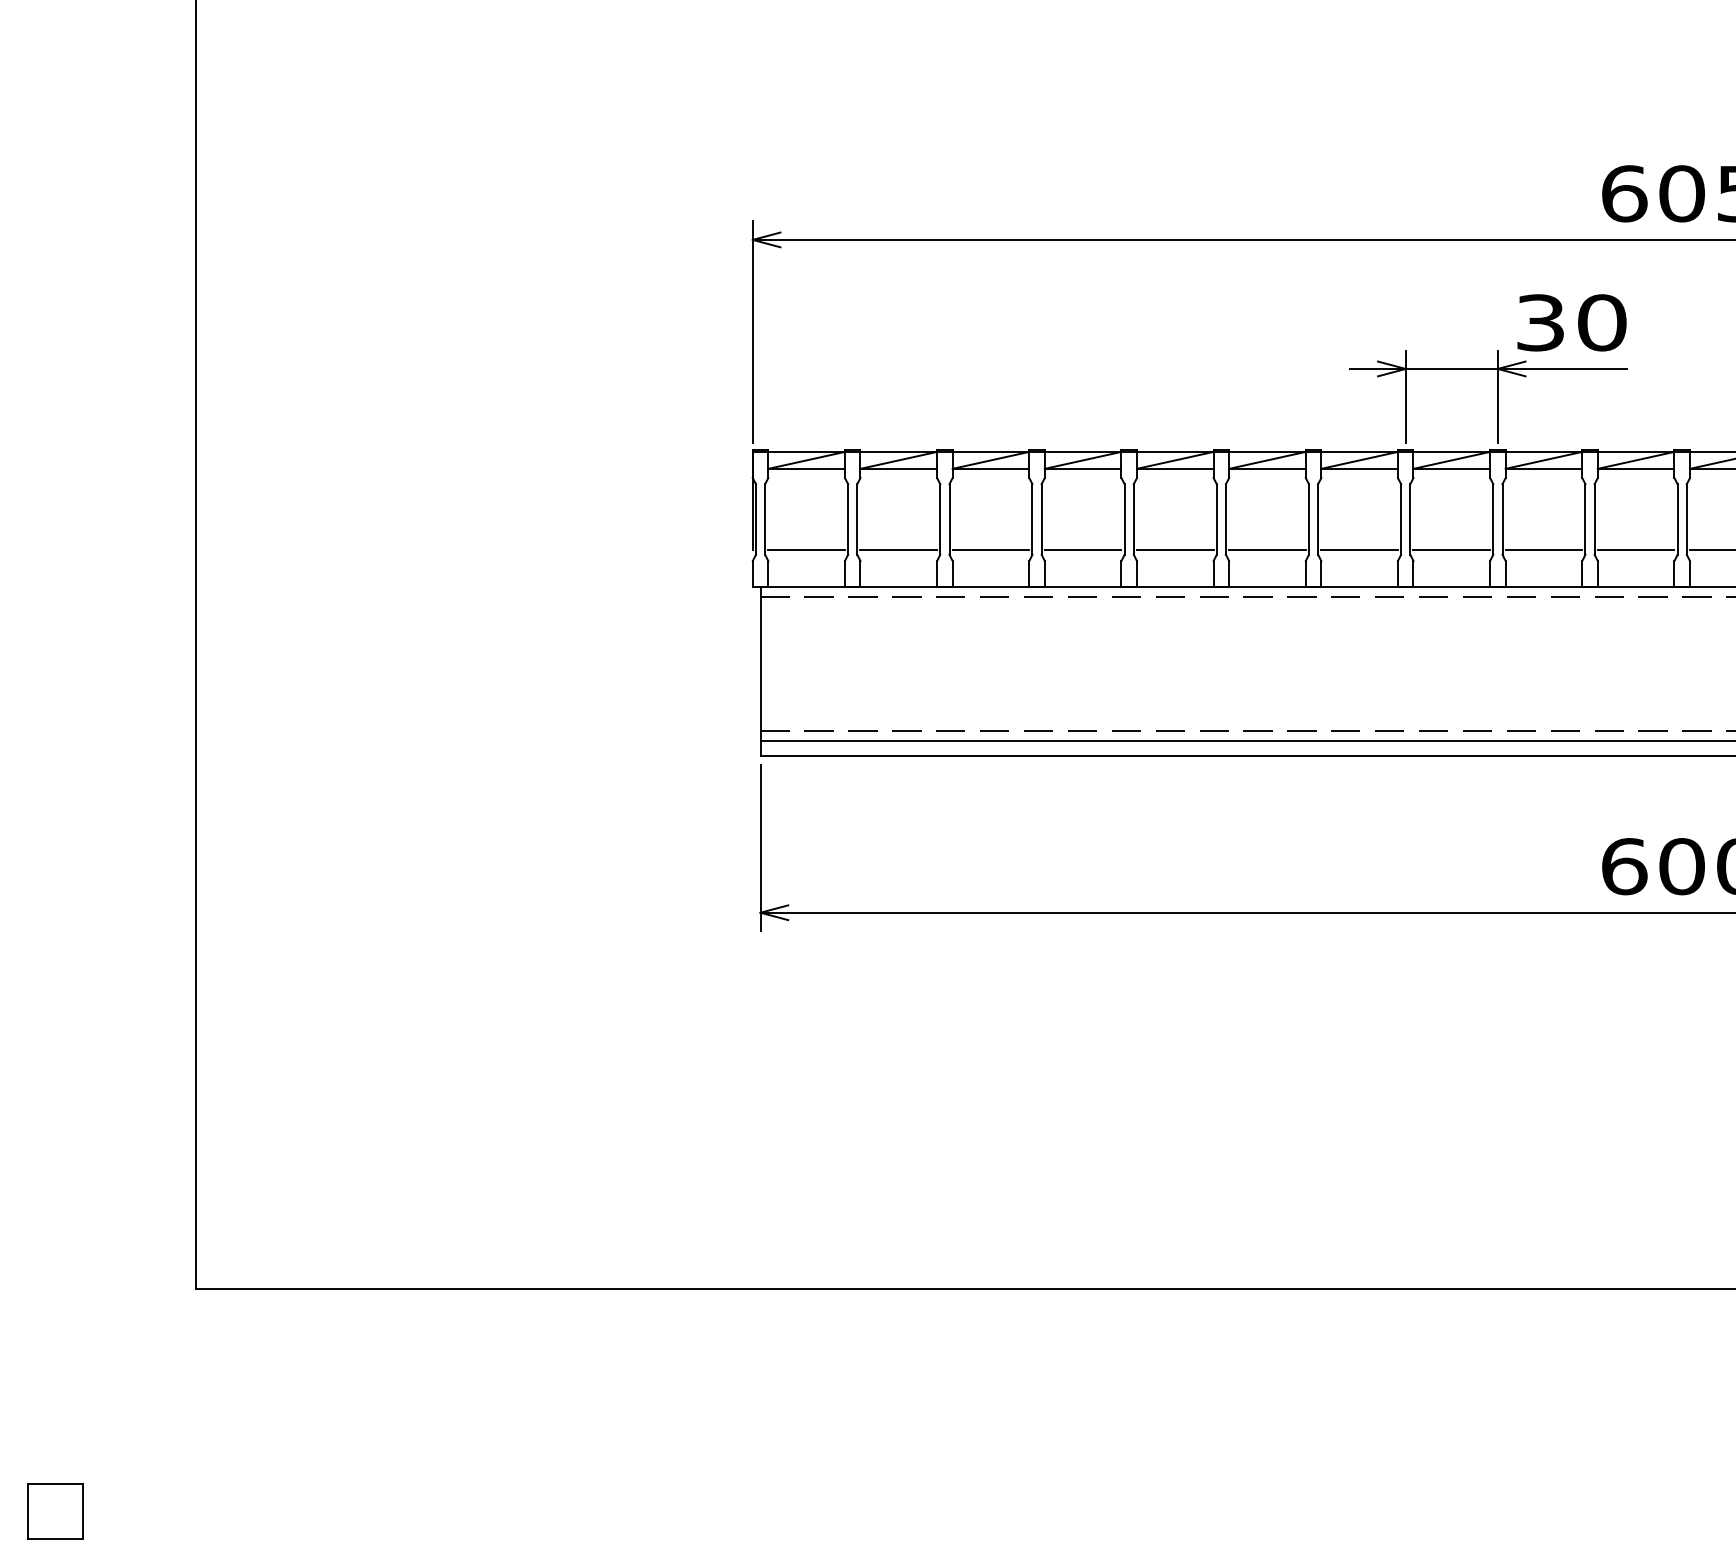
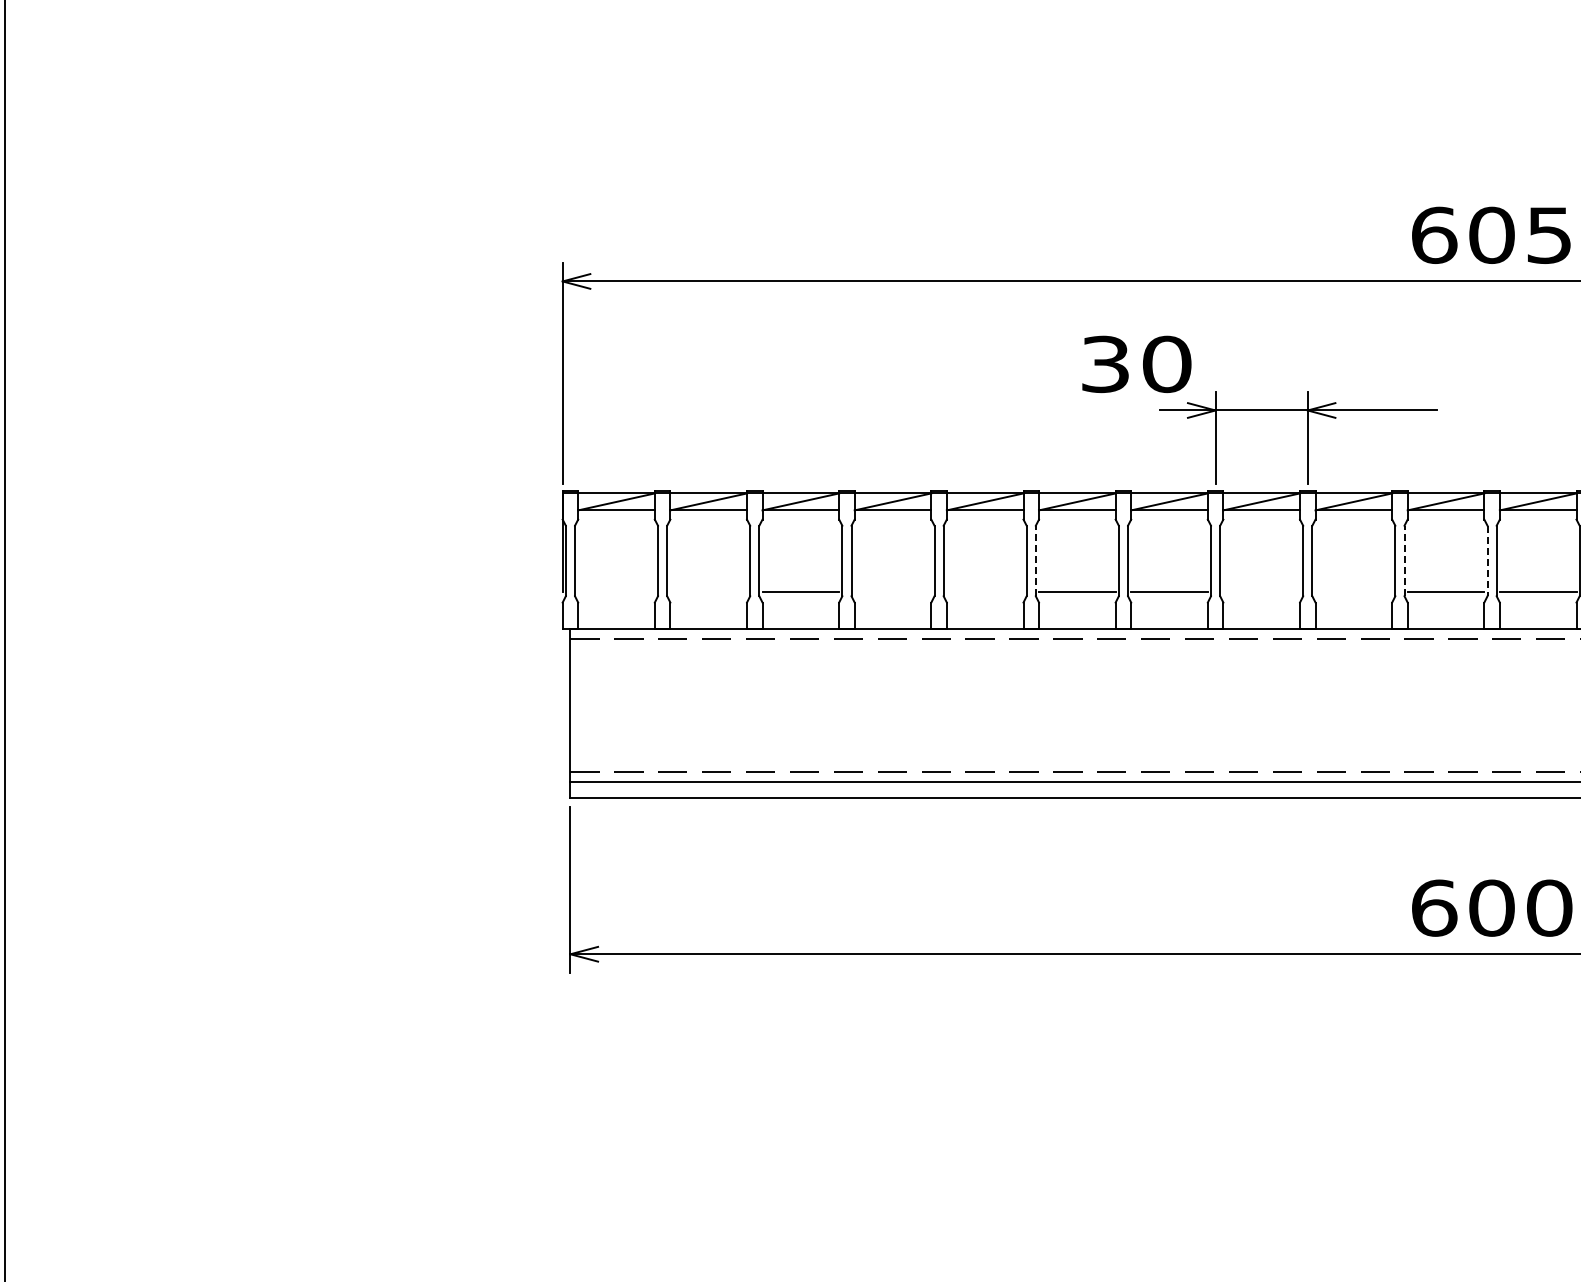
text: (1571, 322) -> (1136, 364), moved
line: (1226, 518) -> (1036, 560), solid -> dashed
line: (1594, 518) -> (1404, 560), solid -> dashed
line: (1677, 519) -> (1487, 561), solid -> dashed
line: (806, 550) -> (616, 592), removed
line: (898, 550) -> (708, 592), removed
line: (1082, 550) -> (892, 592), removed
line: (1174, 550) -> (984, 592), removed
line: (1451, 550) -> (1261, 592), removed
line: (1543, 550) -> (1353, 592), removed

